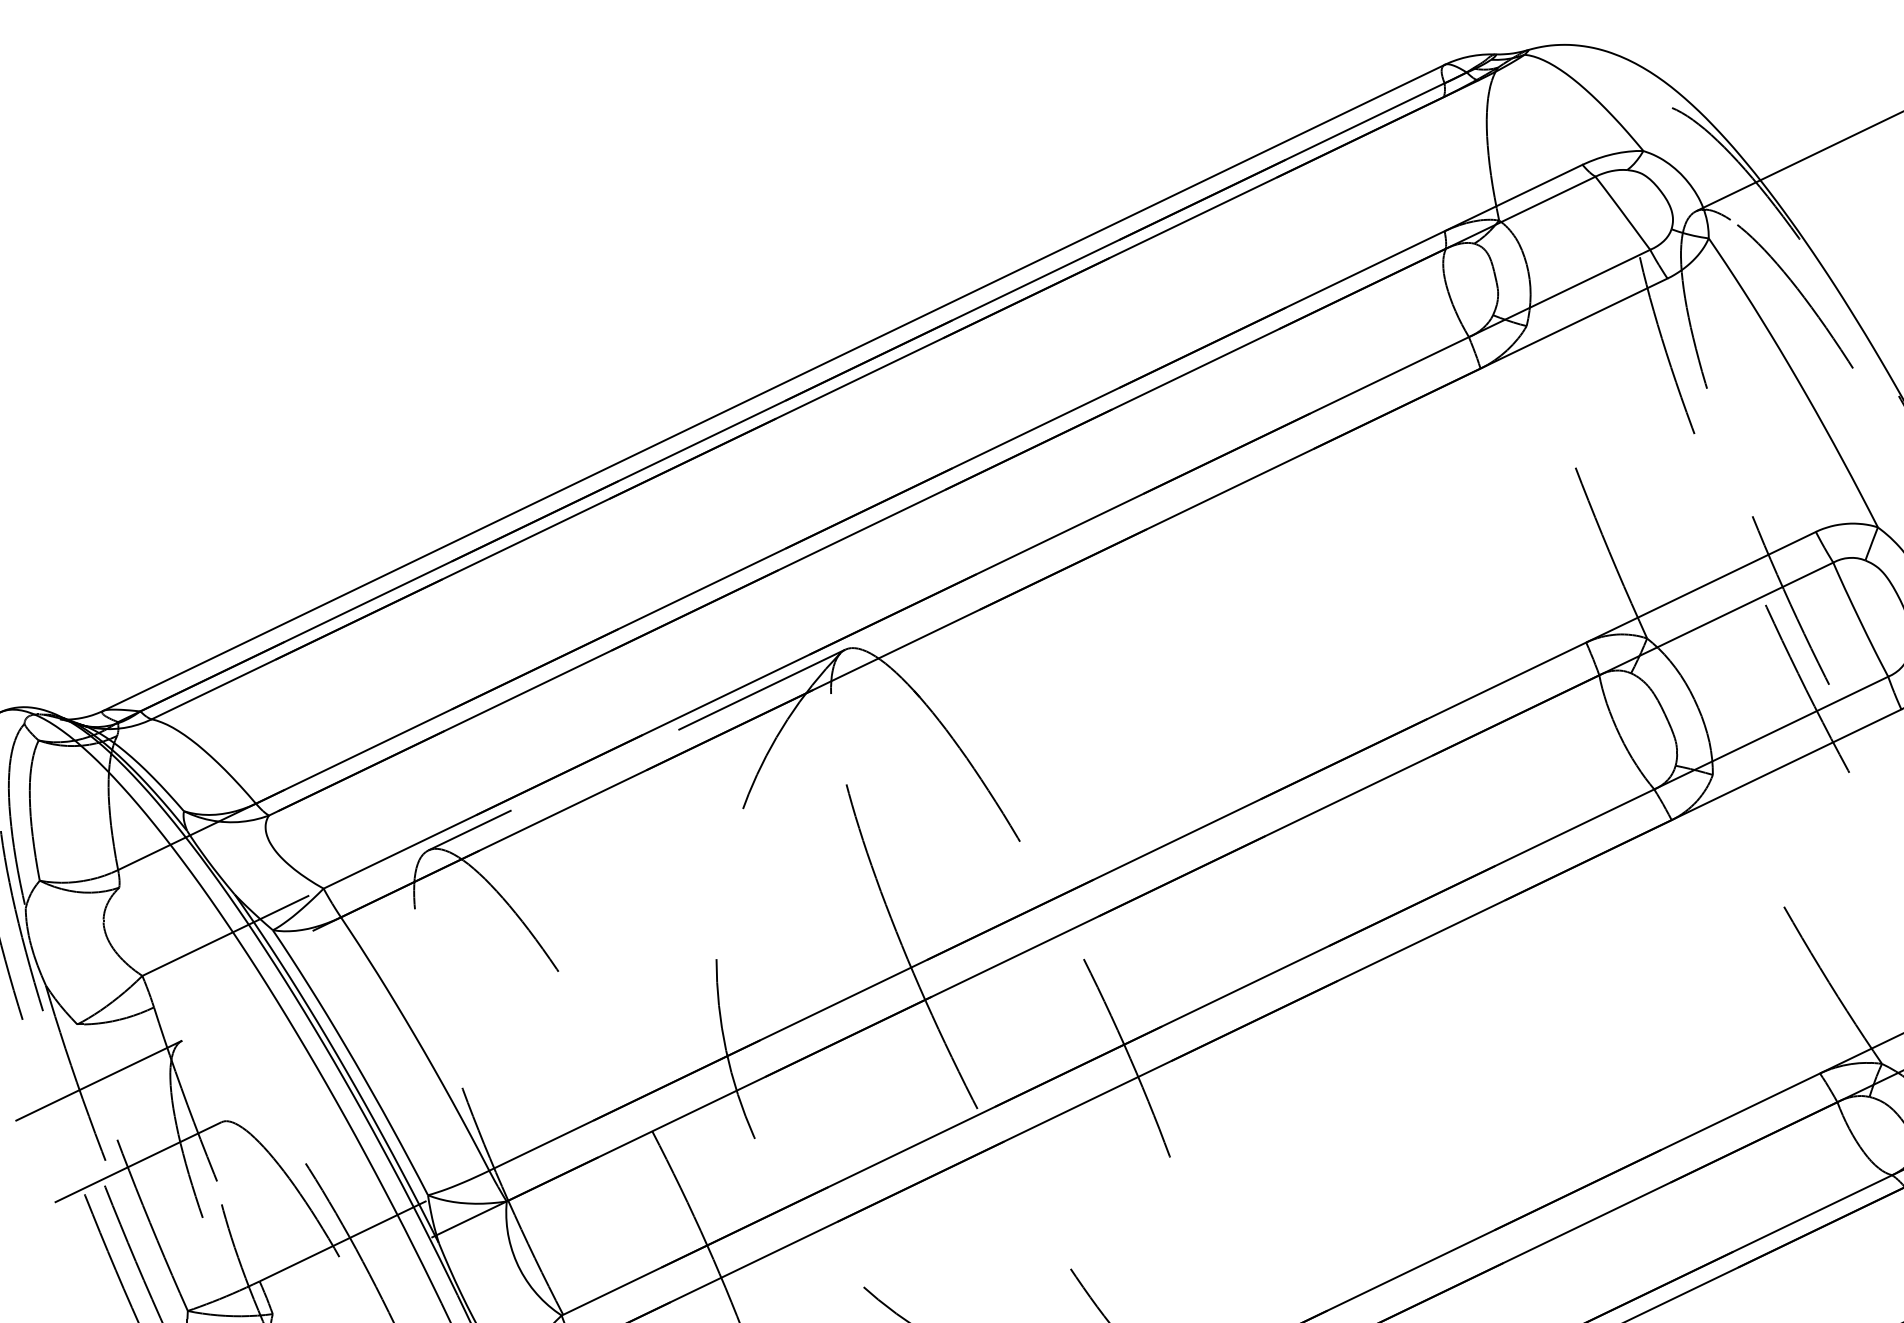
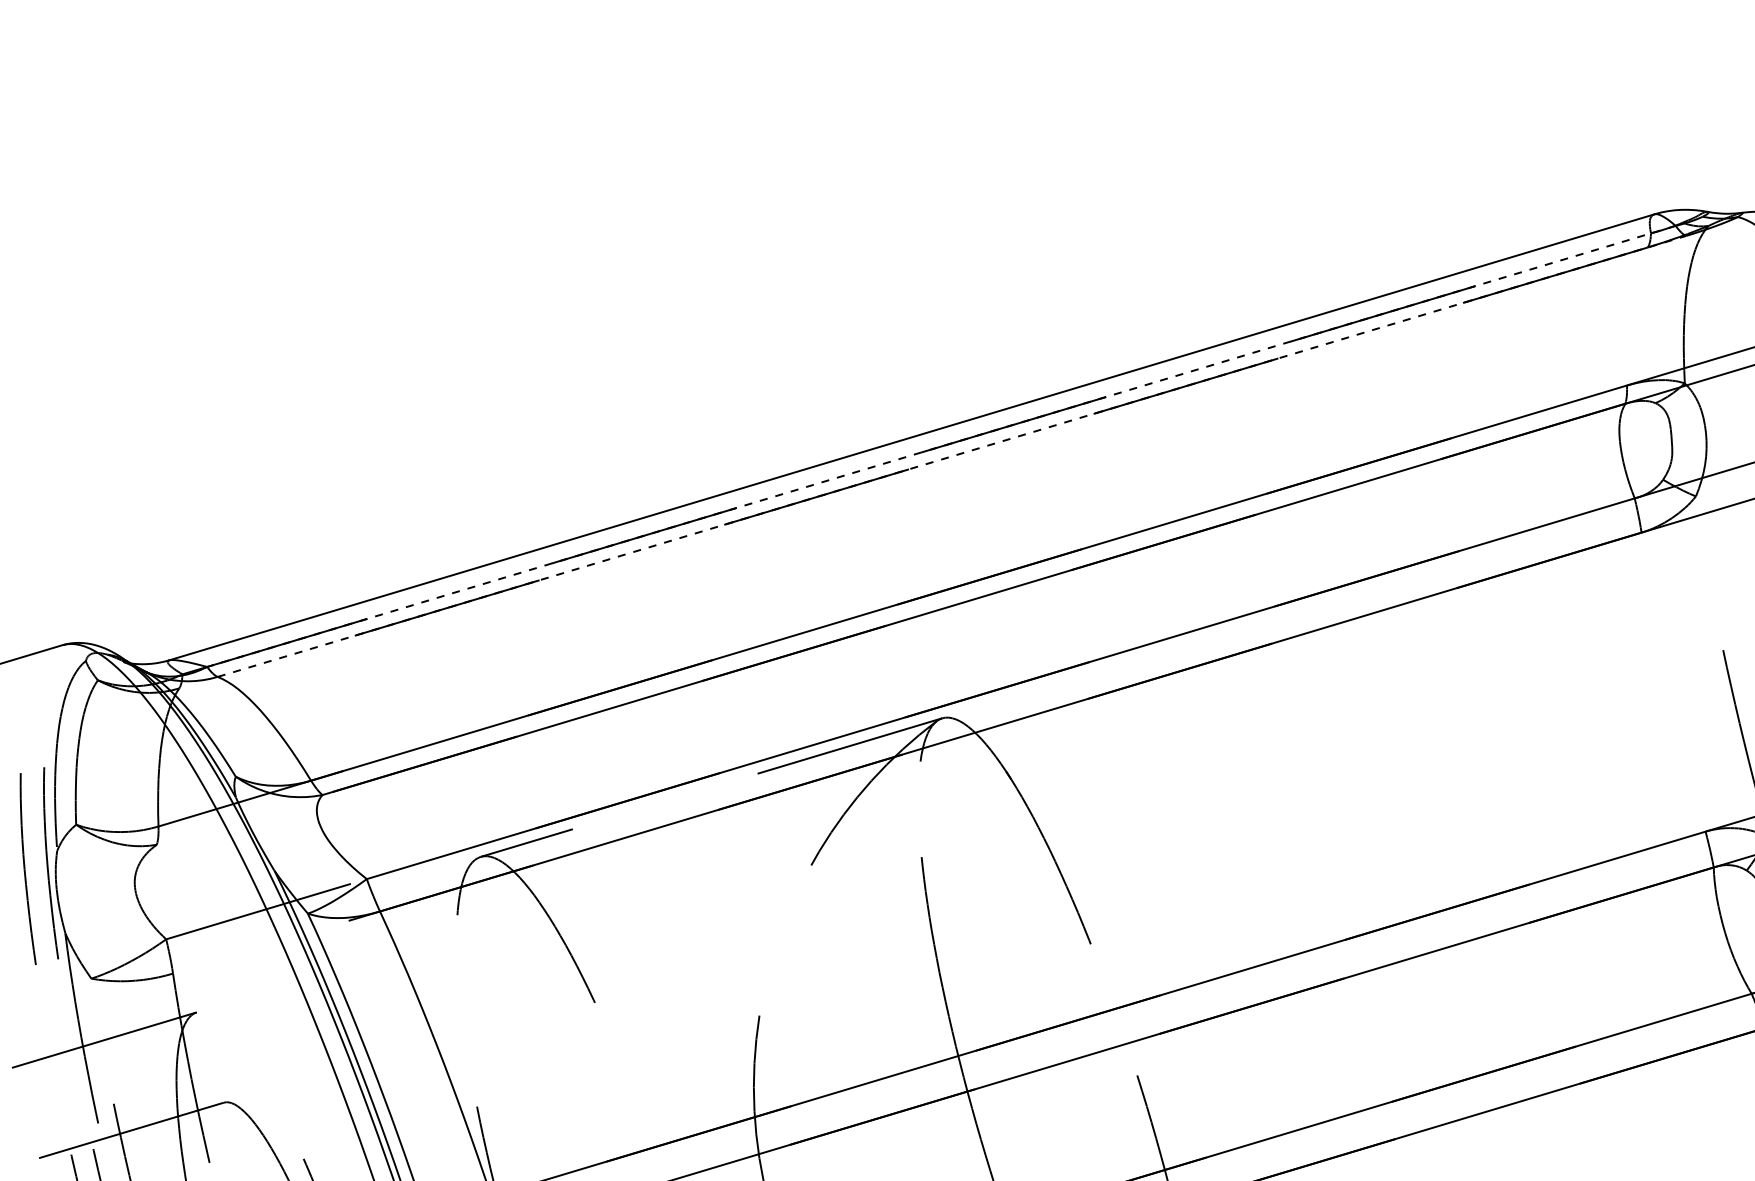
line: (803, 392) -> (941, 446), solid -> dashed
line: (815, 399) -> (952, 456), solid -> dashed

